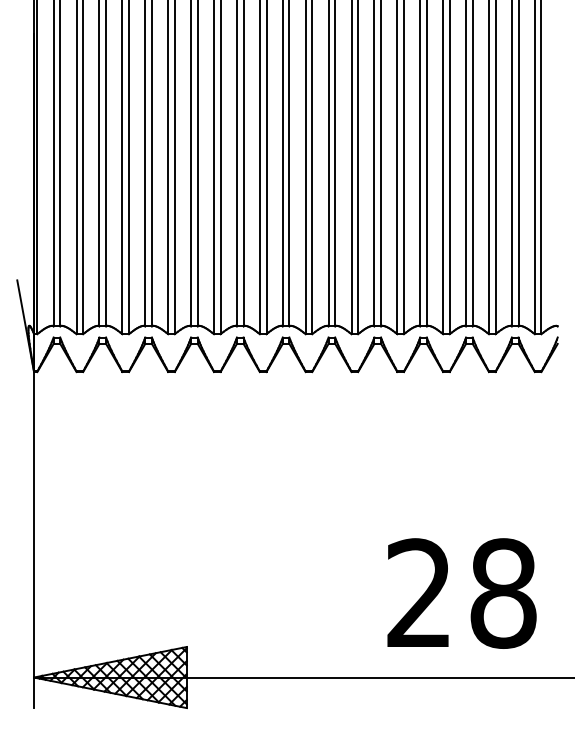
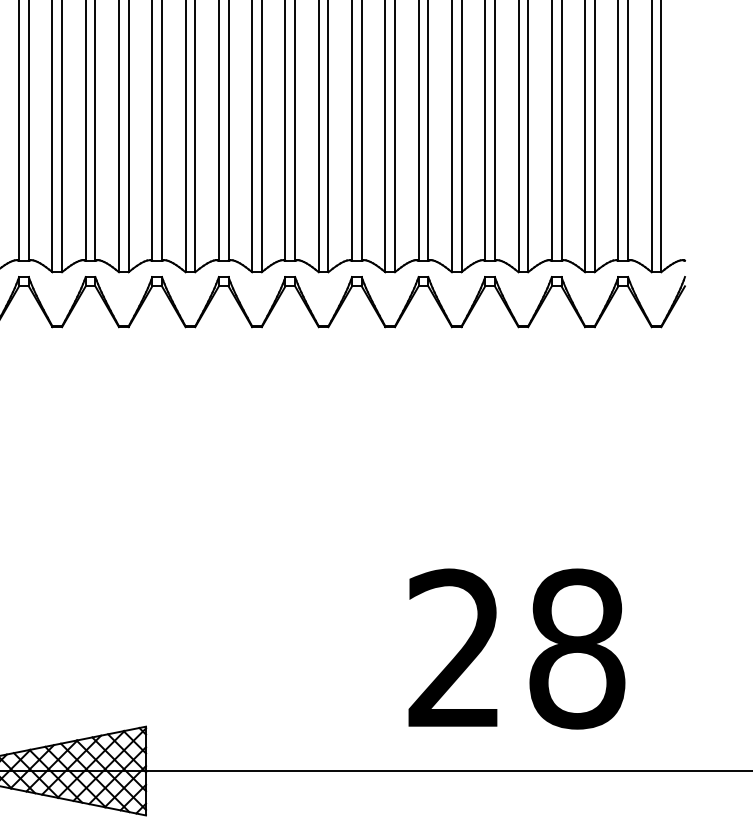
text: (461, 593) -> (516, 648), moved

